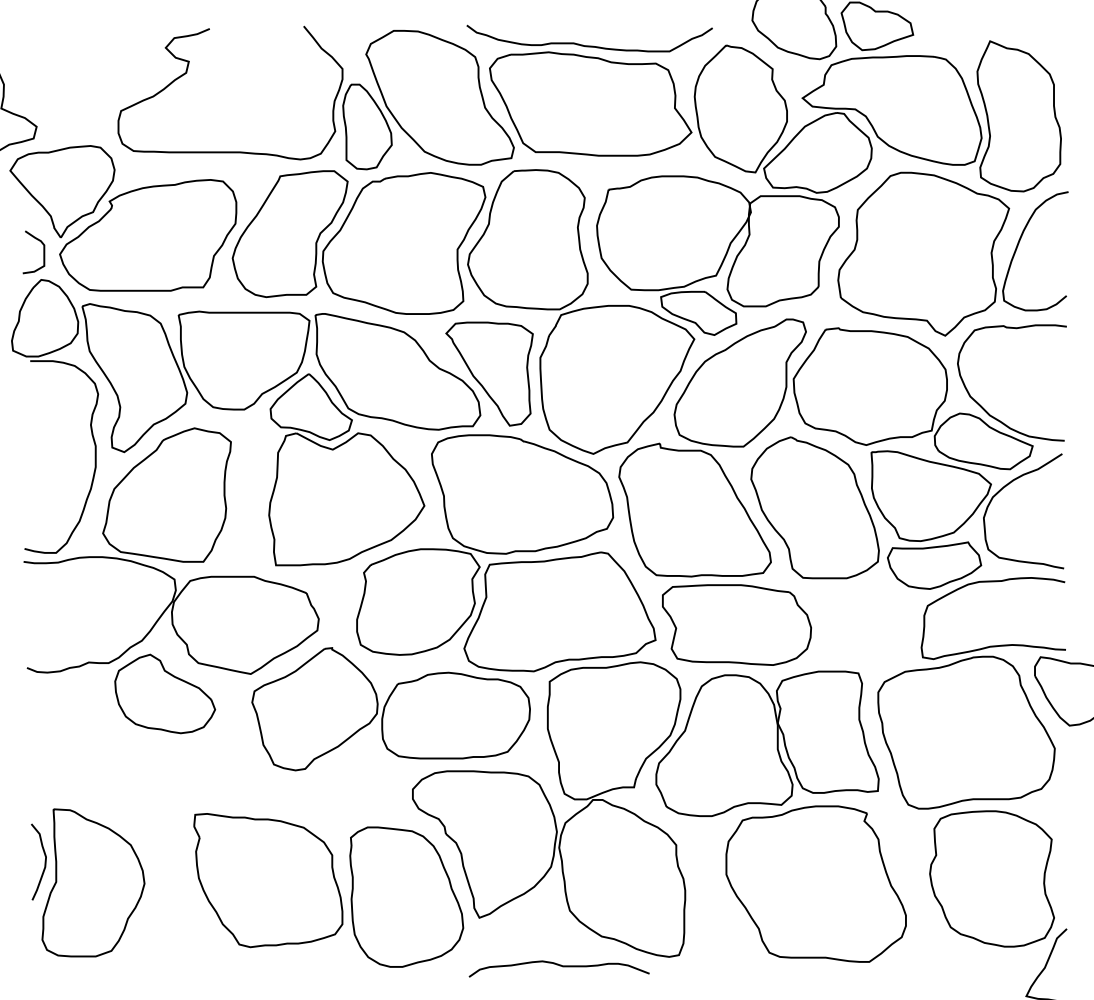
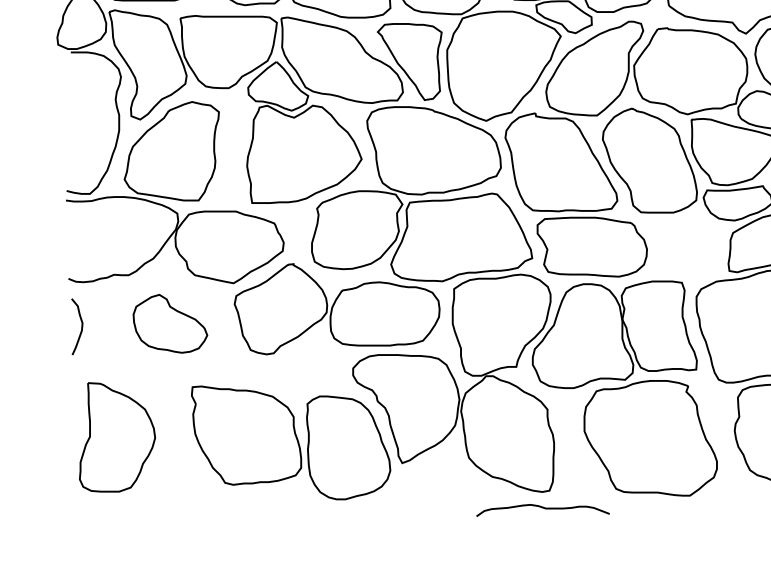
part: (165, 693) -> (170, 323), moved
curve: (44, 861) -> (81, 326), moved
curve: (559, 966) -> (543, 508), moved

